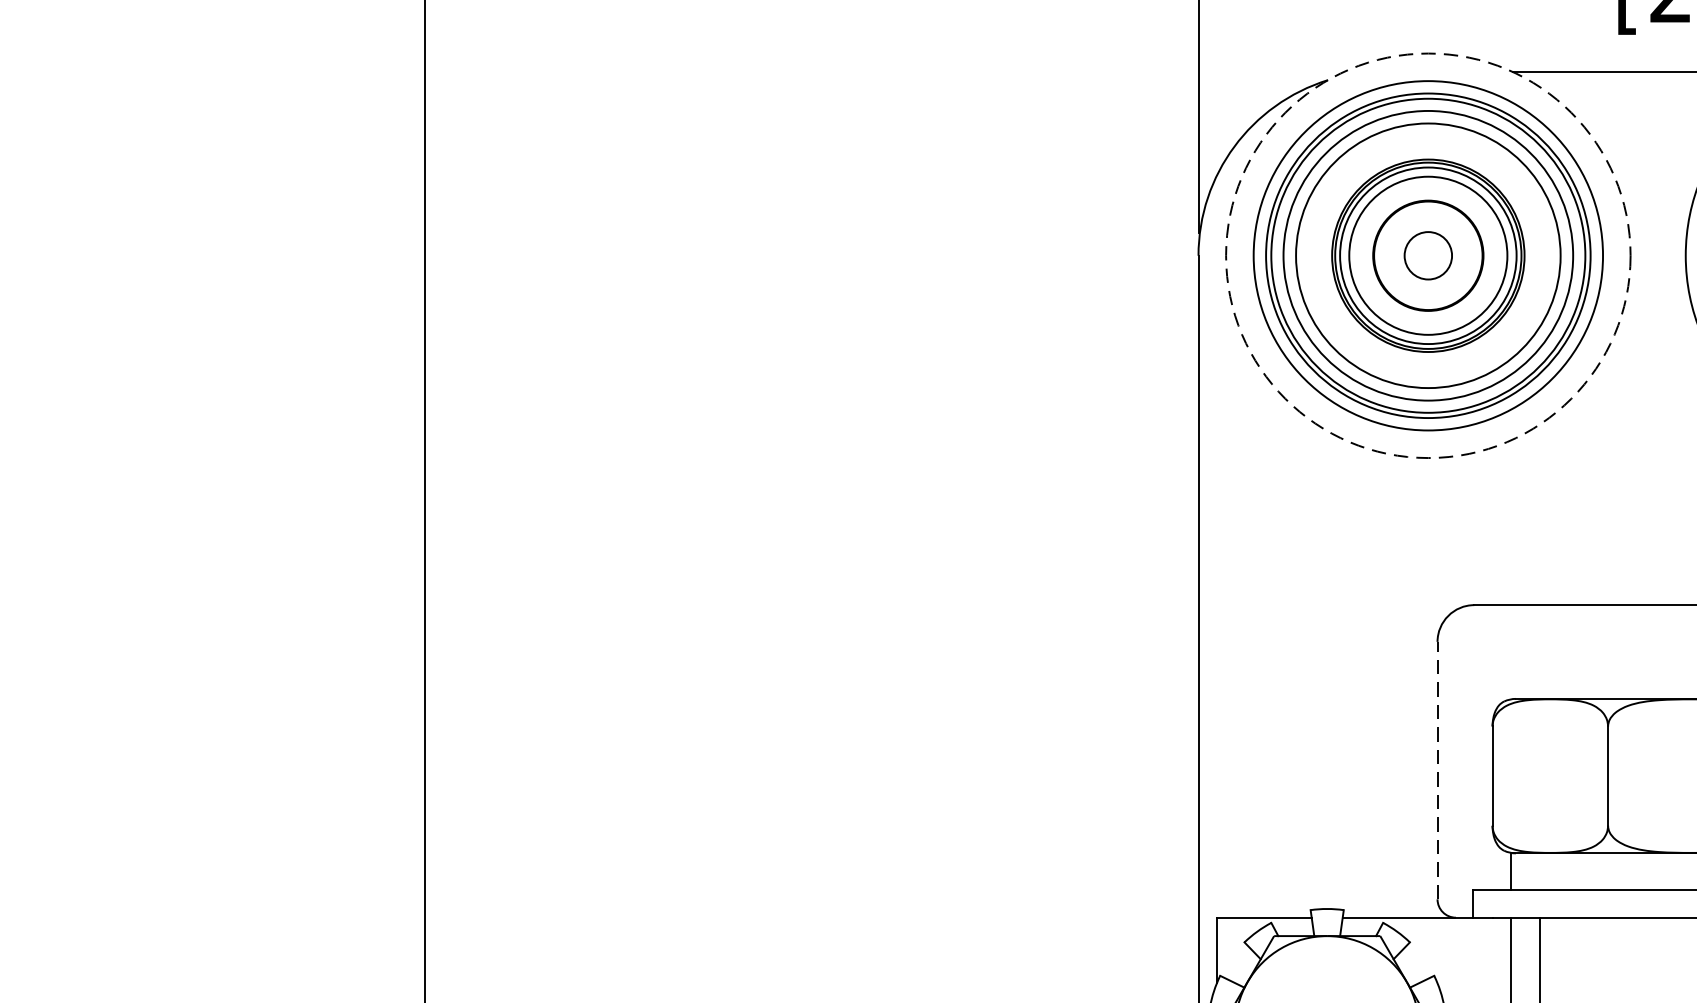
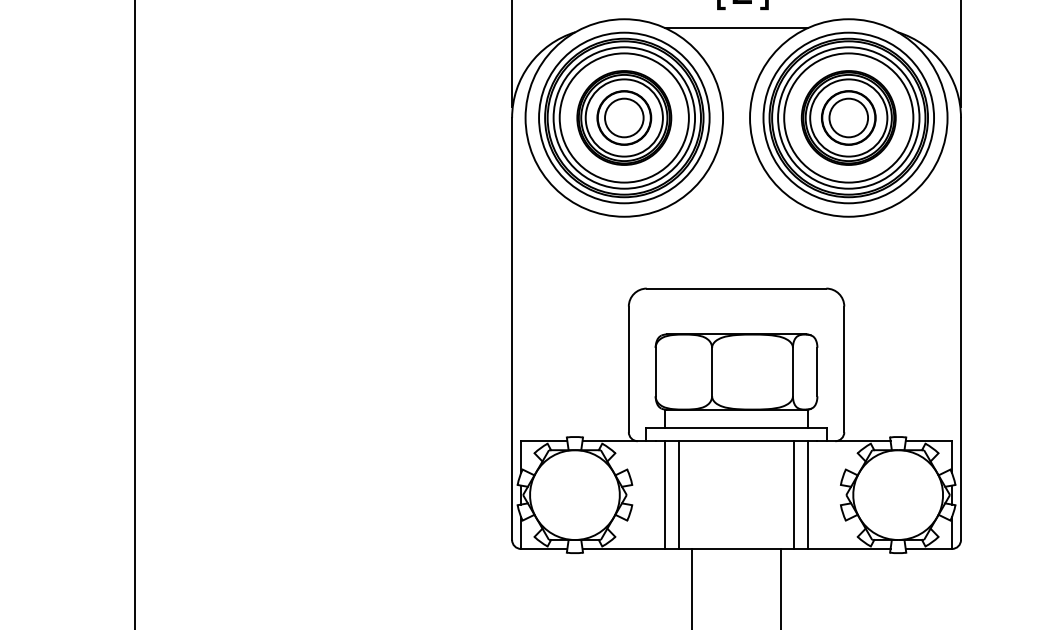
circle: (1428, 254) -> (624, 117), dashed -> solid
circle: (1428, 254) -> (624, 117), size x1.67
line: (1436, 770) -> (628, 369), dashed -> solid

